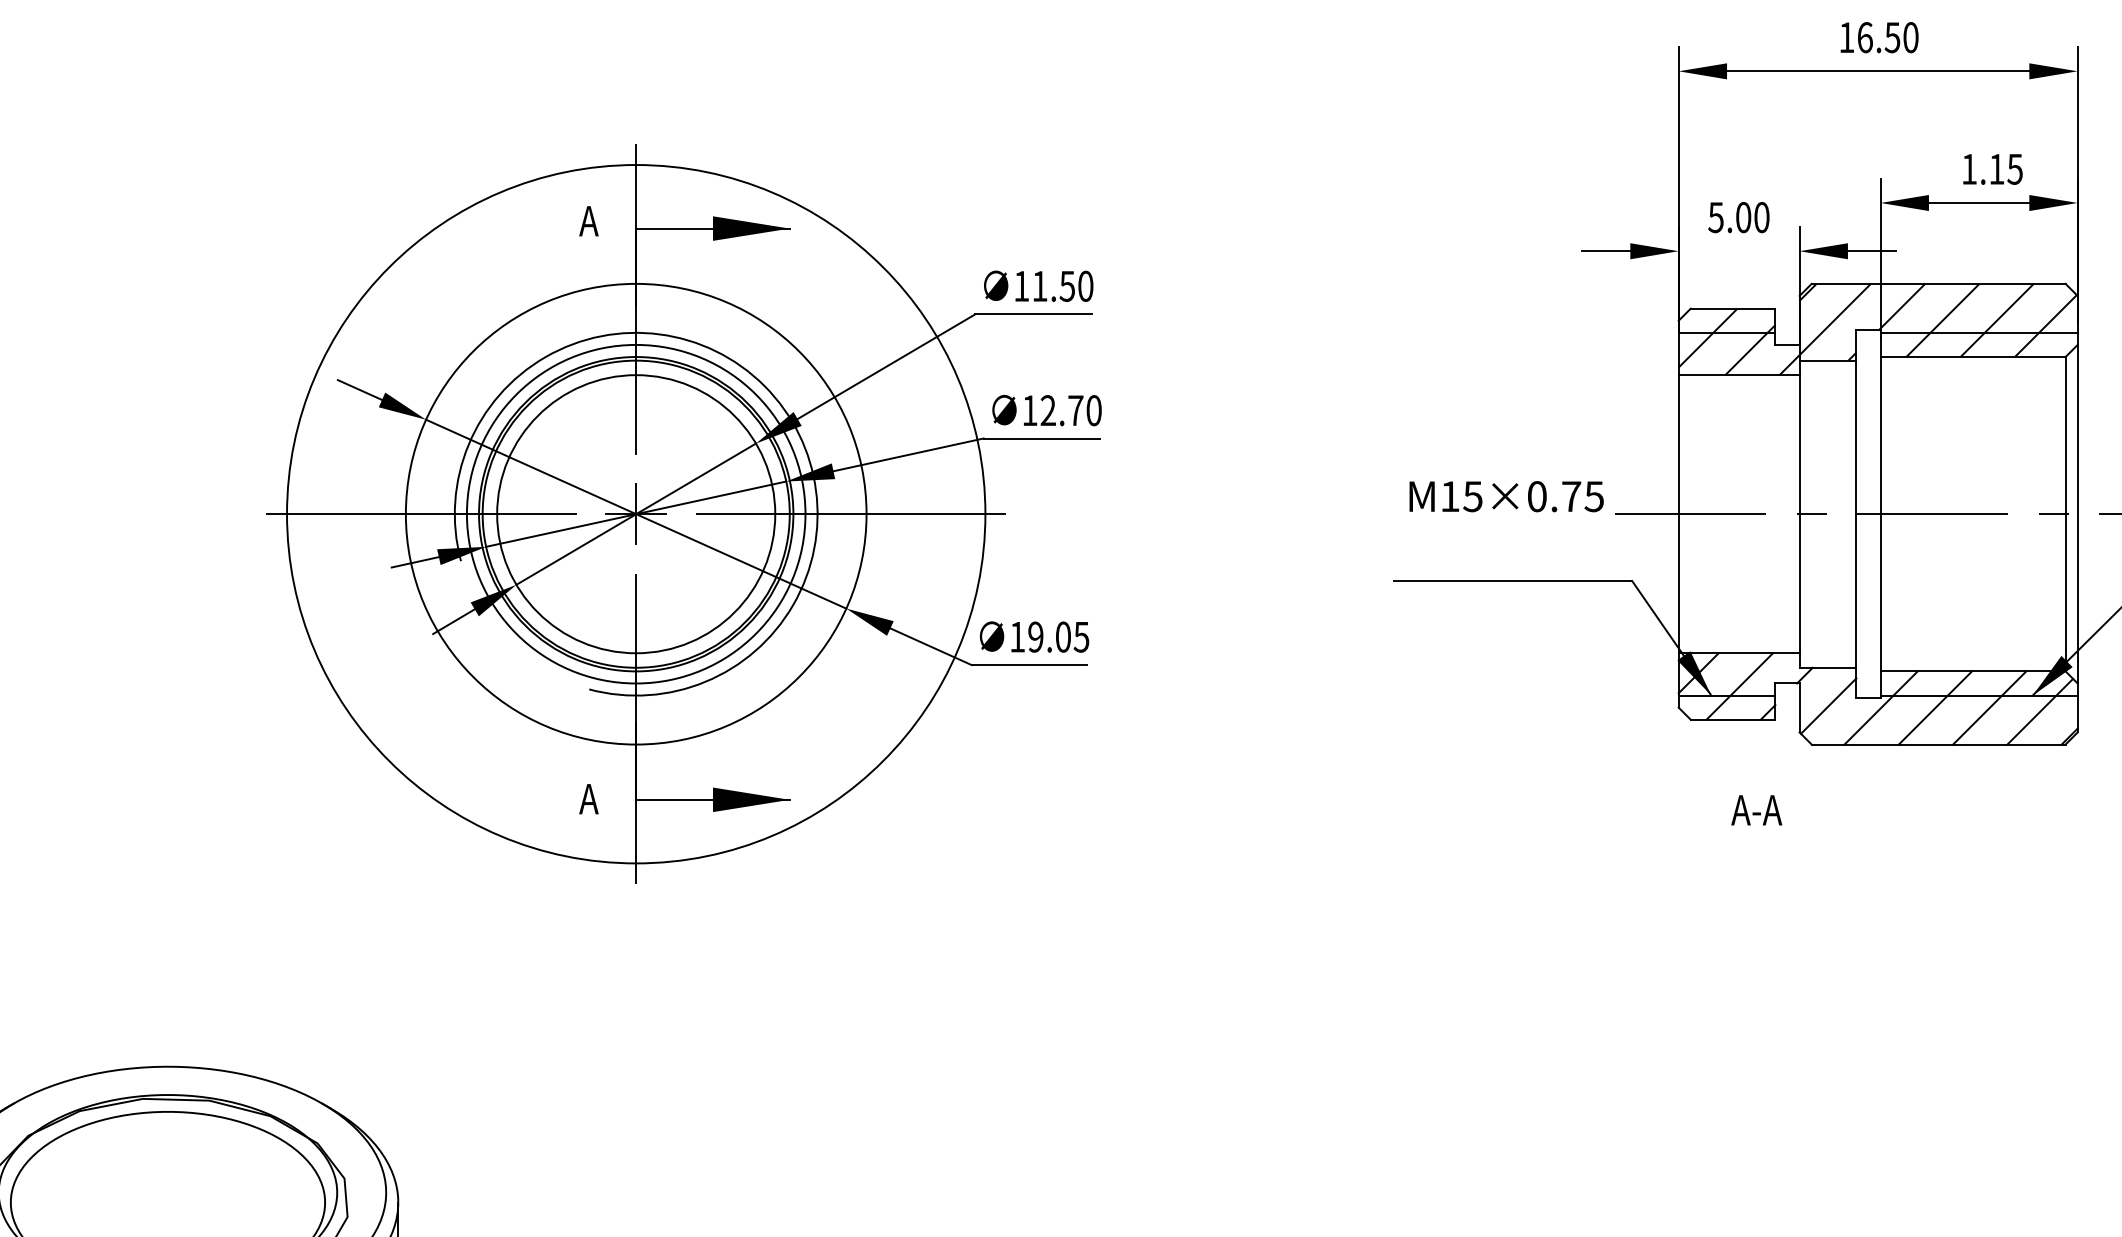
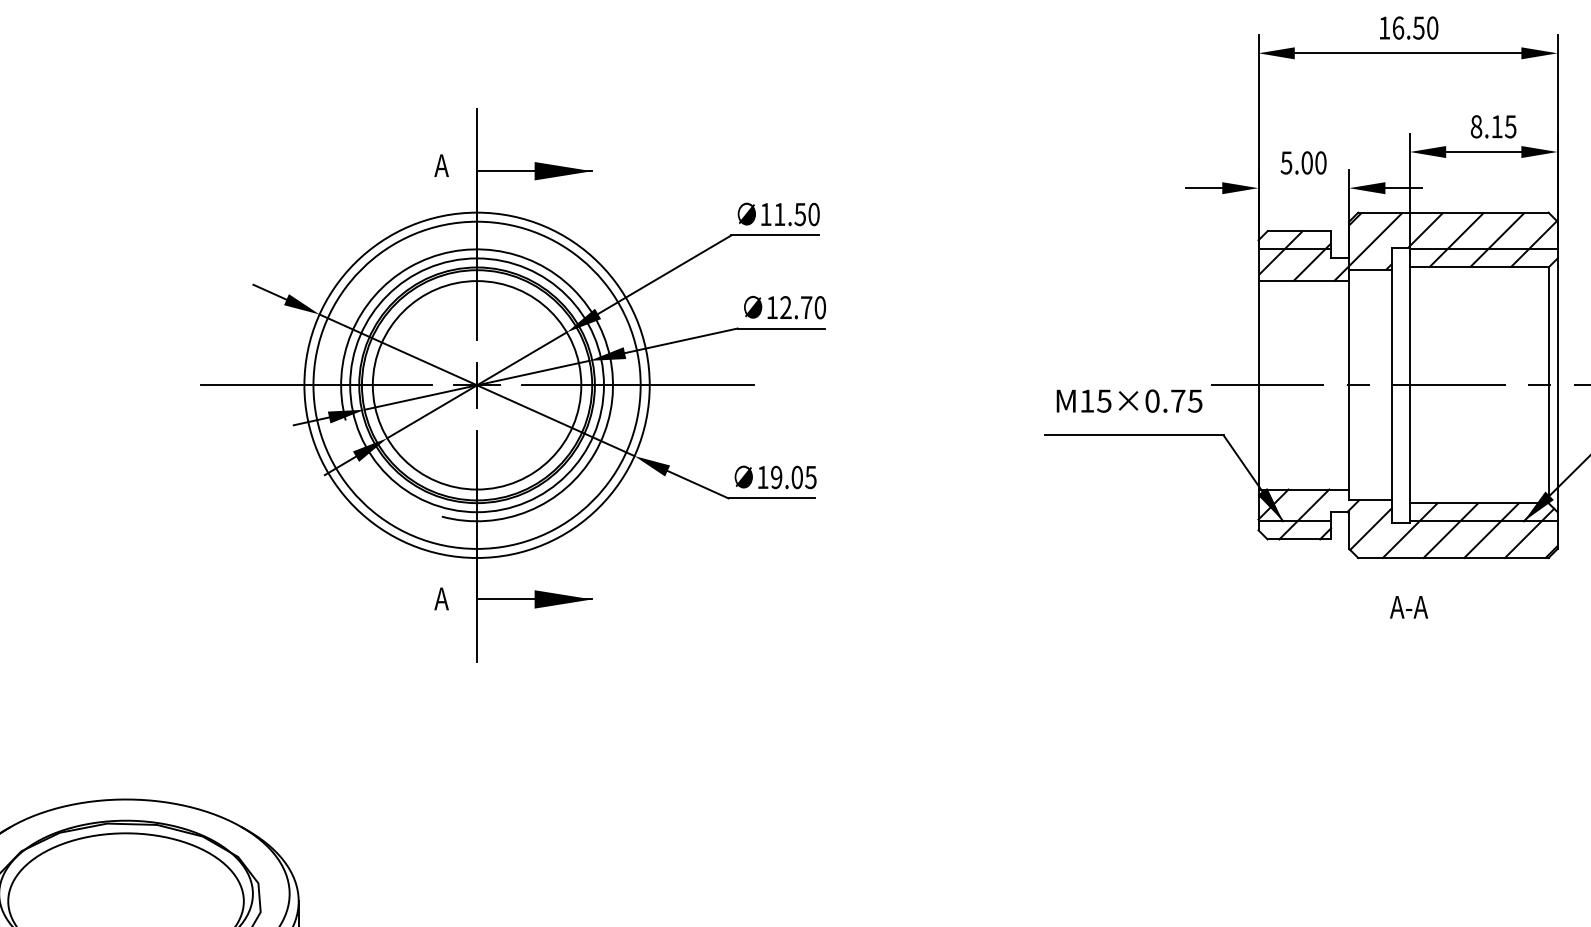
text: (1969, 168) -> (1476, 126), 1.15 -> 8.15
text: (1506, 495) -> (1129, 400), moved
circle: (635, 513) -> (476, 384), size x0.62
text: (1757, 810) -> (1409, 607), moved

